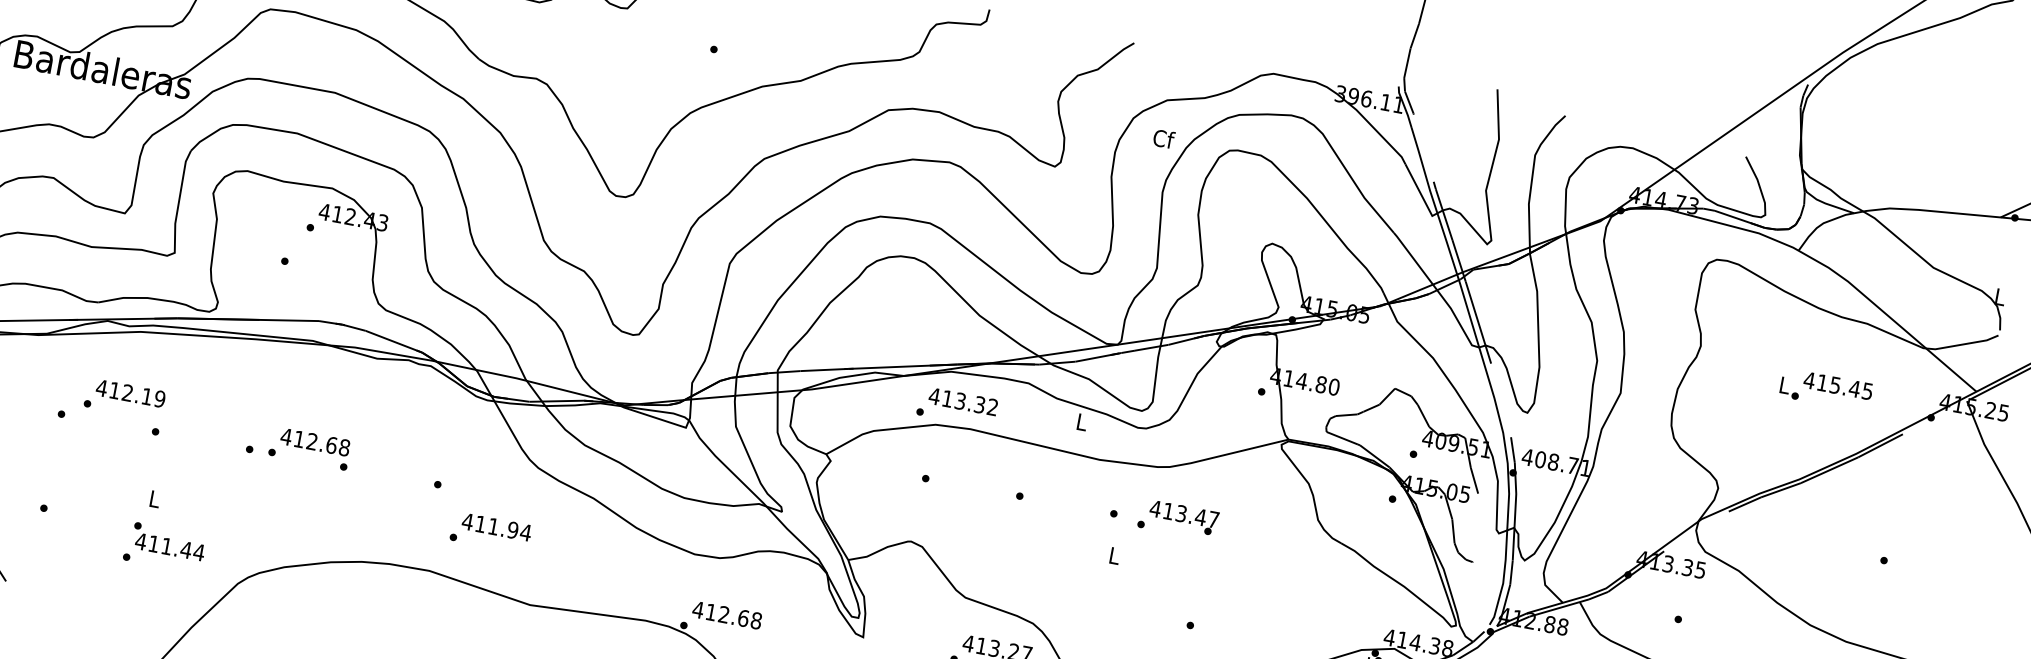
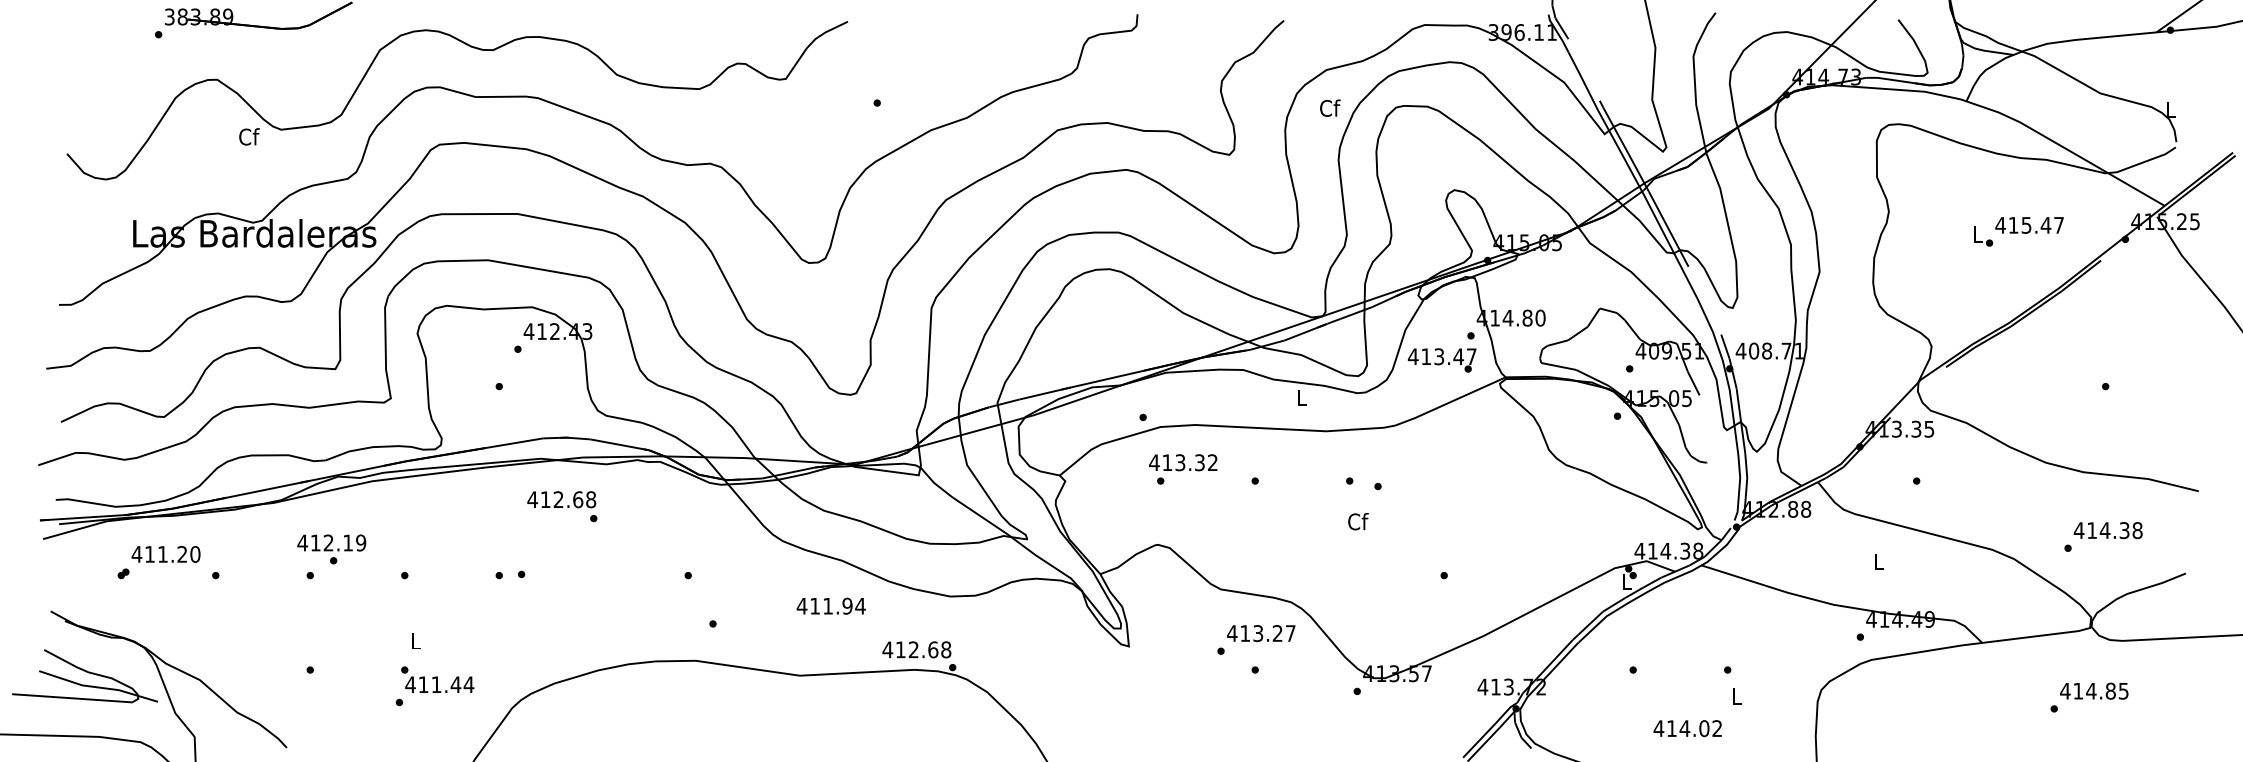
text: (1867, 391) -> (2058, 225), 415.45 -> 415.47
text: (130, 393) -> (331, 542), moved
text: (963, 401) -> (1183, 462), moved
text: (314, 449) -> (562, 506), moved
text: (1183, 518) -> (1442, 360), moved
text: (496, 526) -> (830, 605), moved
text: (1115, 555) -> (1358, 521), L -> Cf
text: (726, 614) -> (916, 649), moved

